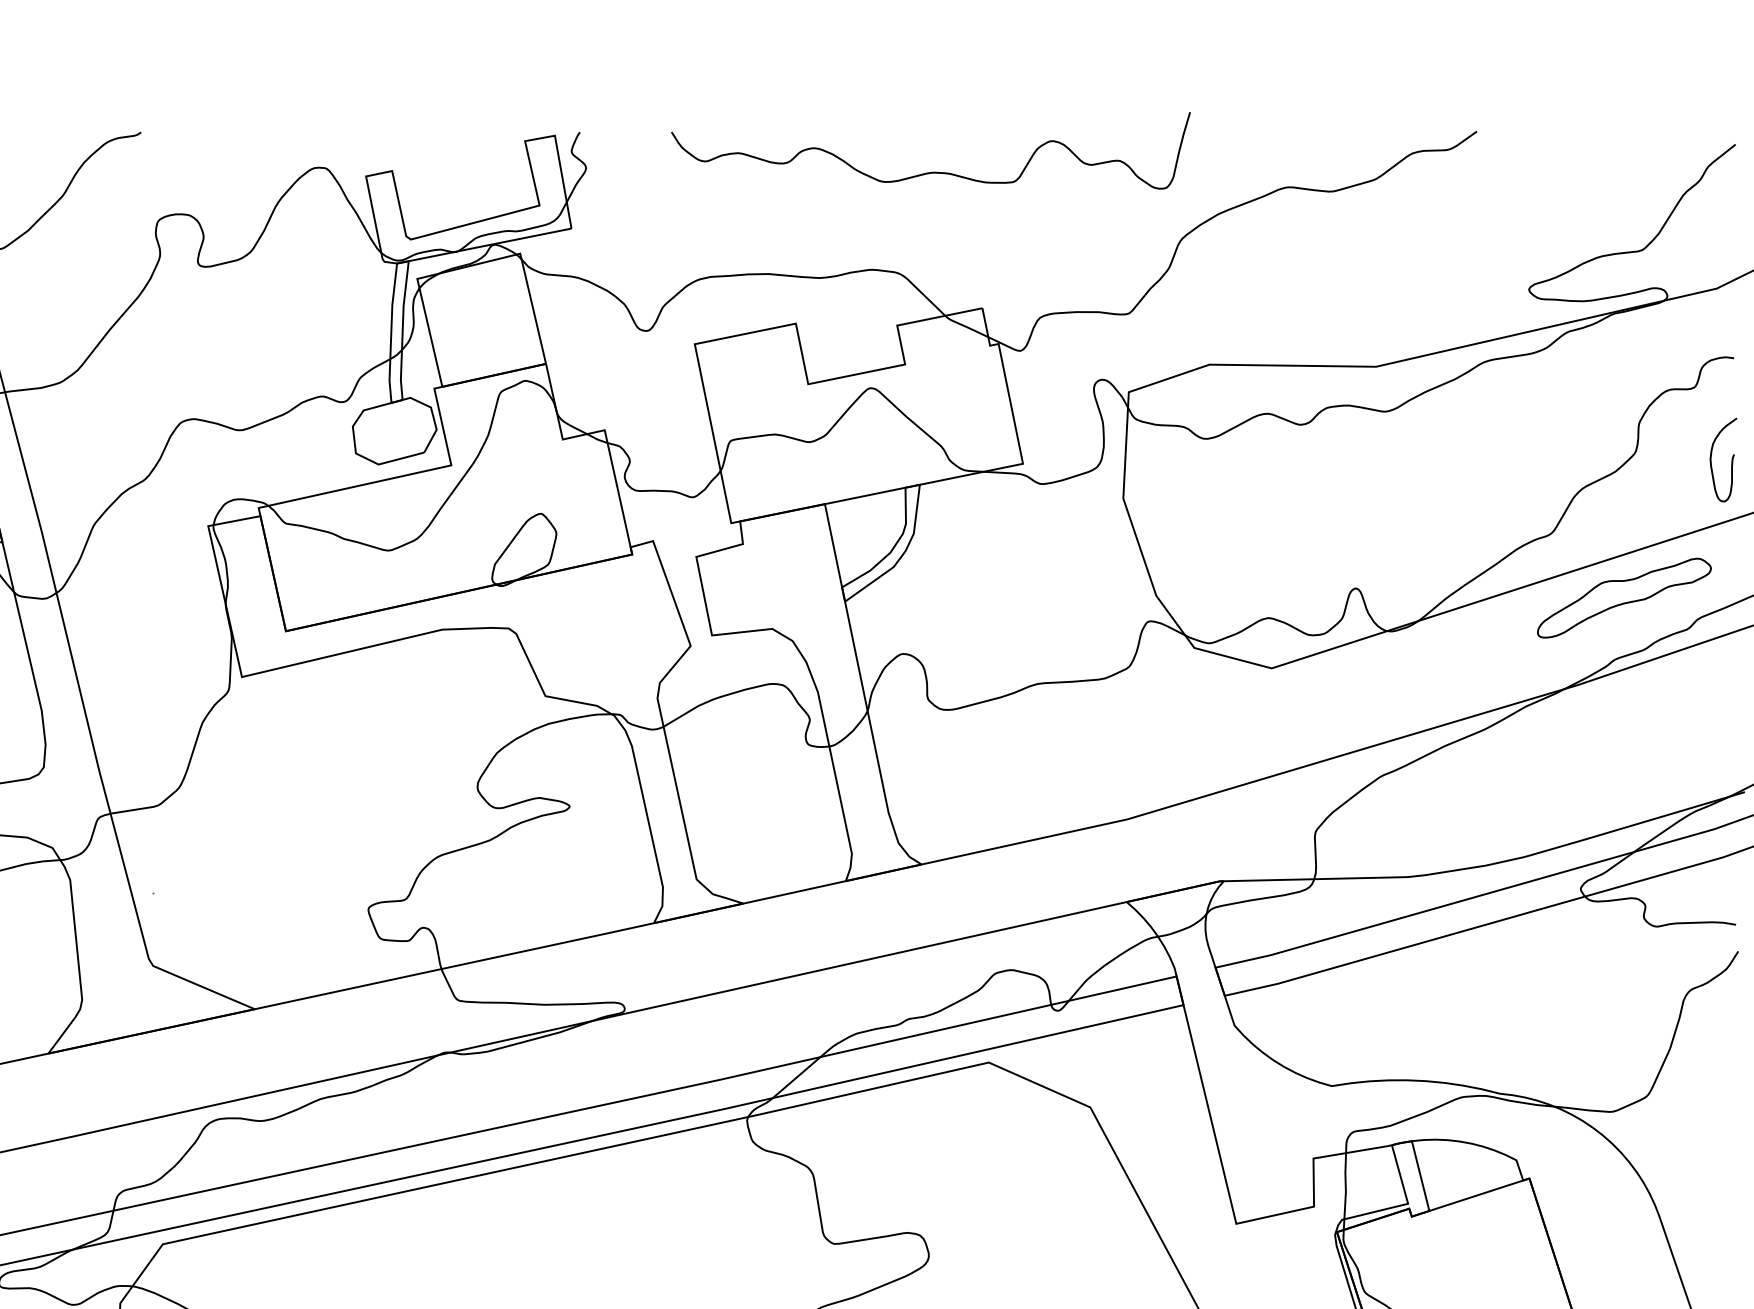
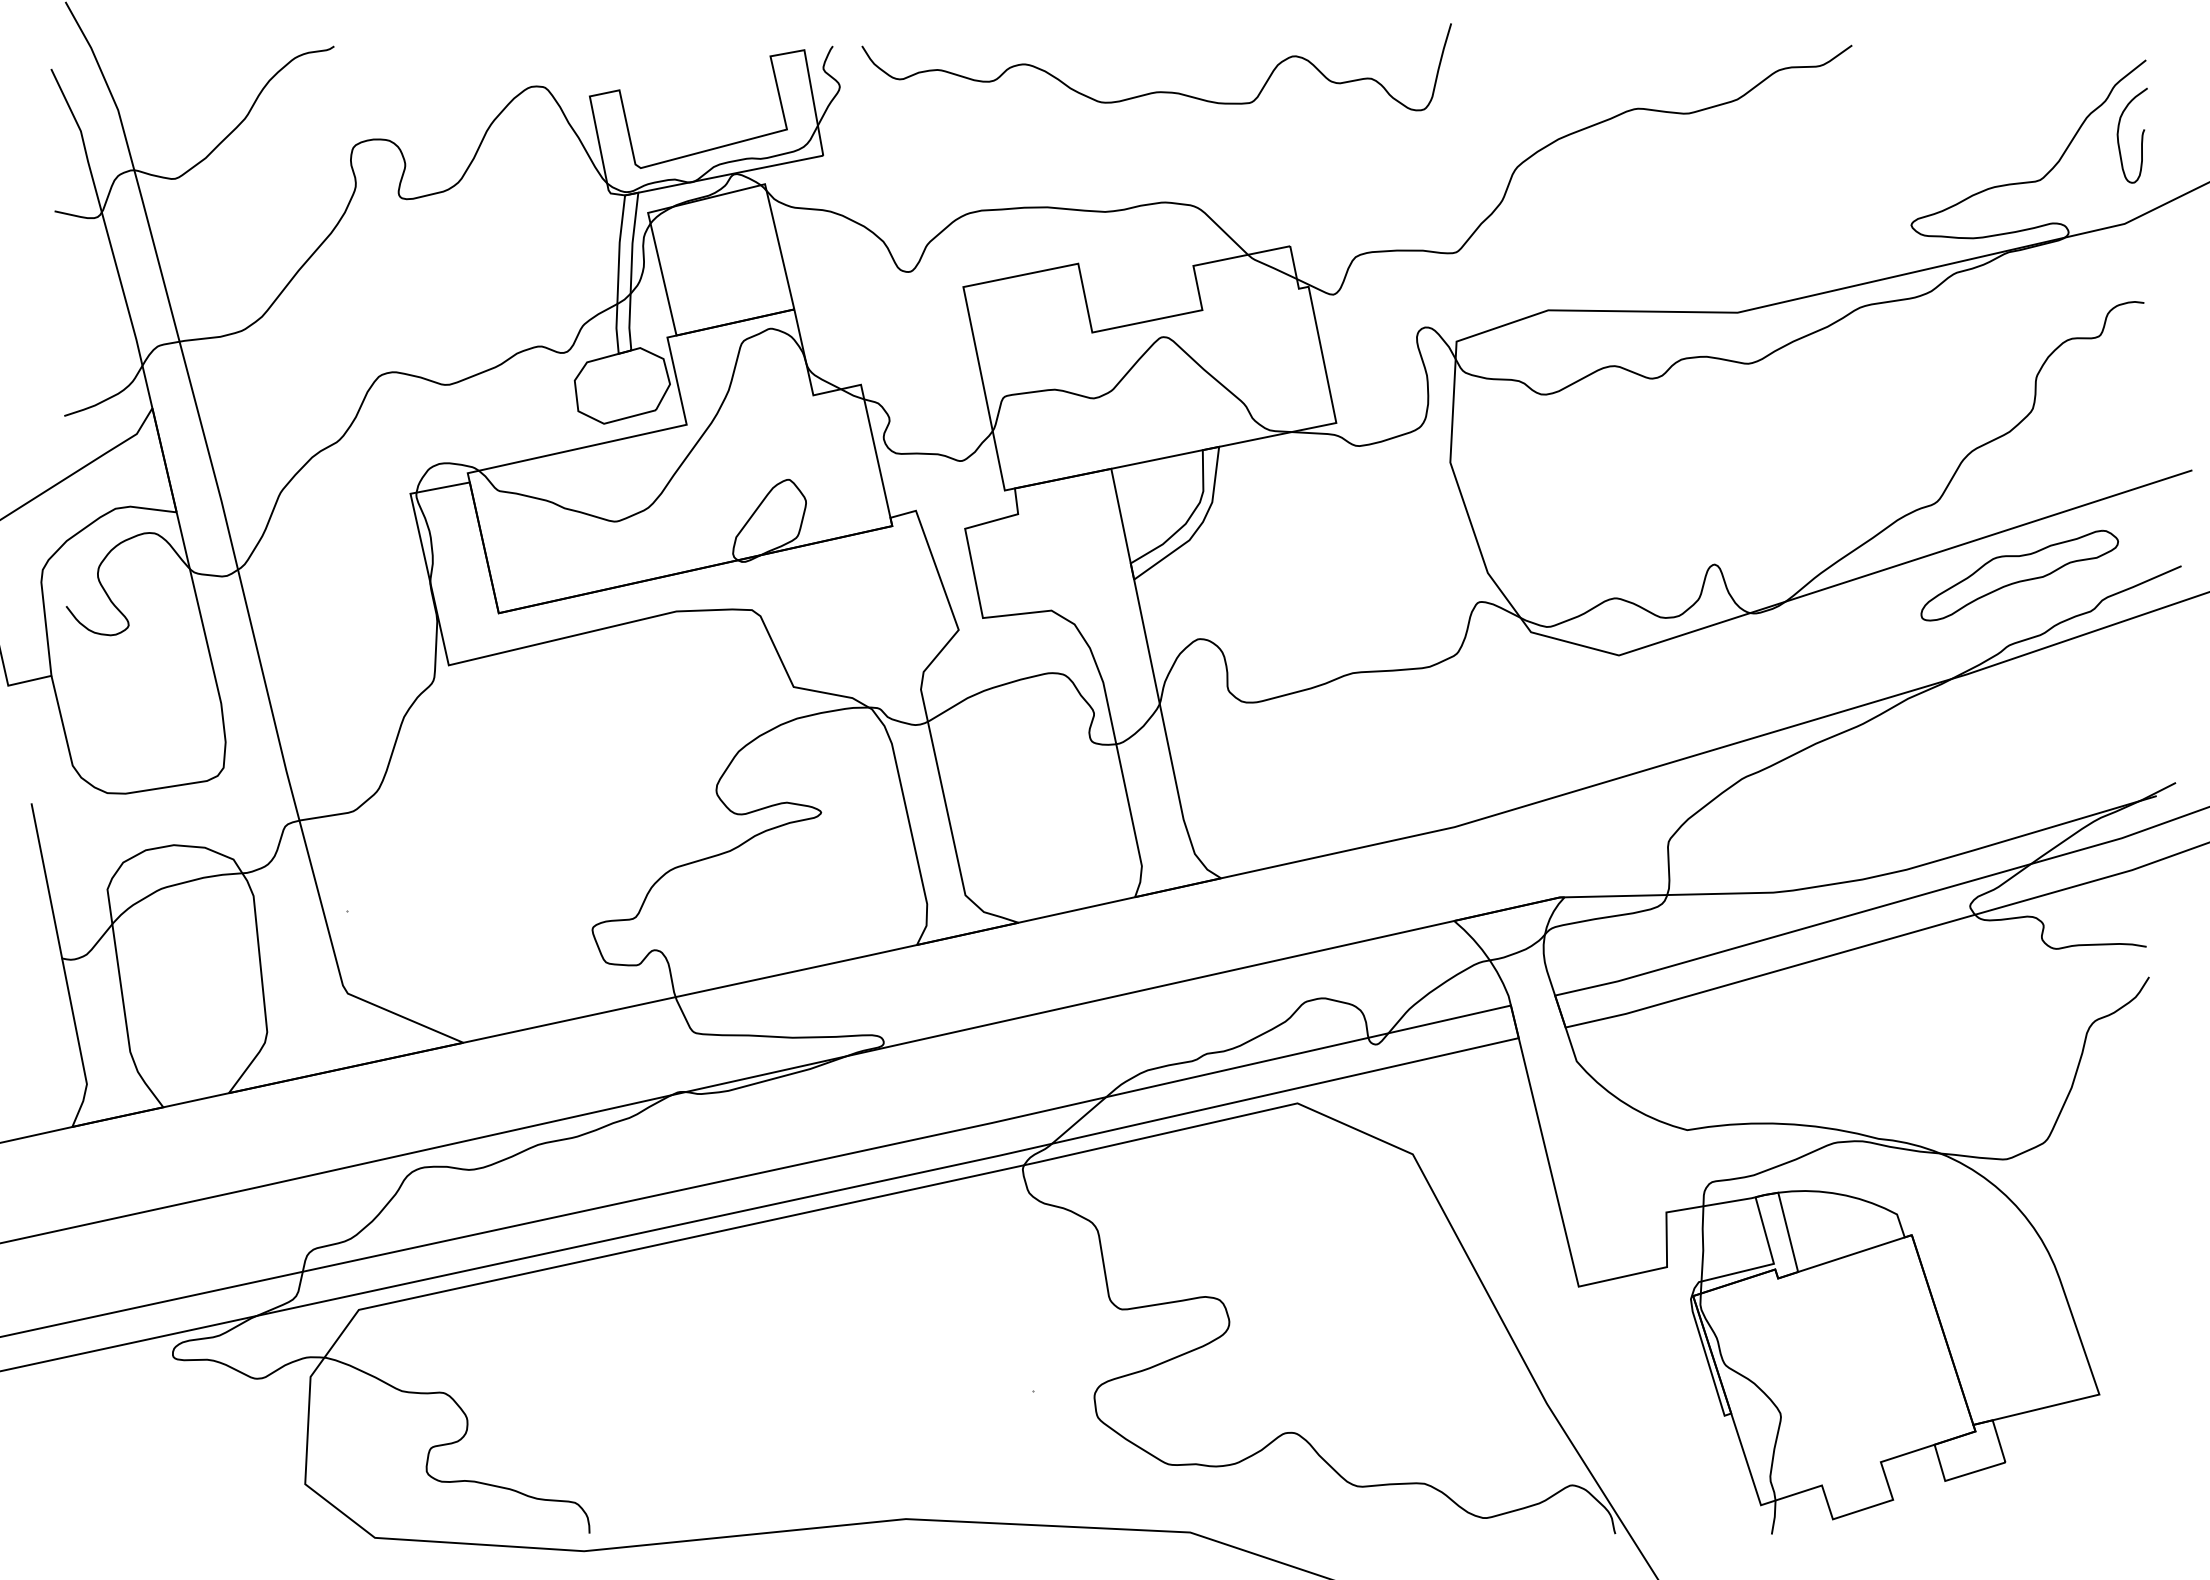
curve: (930, 172) -> (1156, 91), moved
curve: (1731, 459) -> (2141, 135), moved

